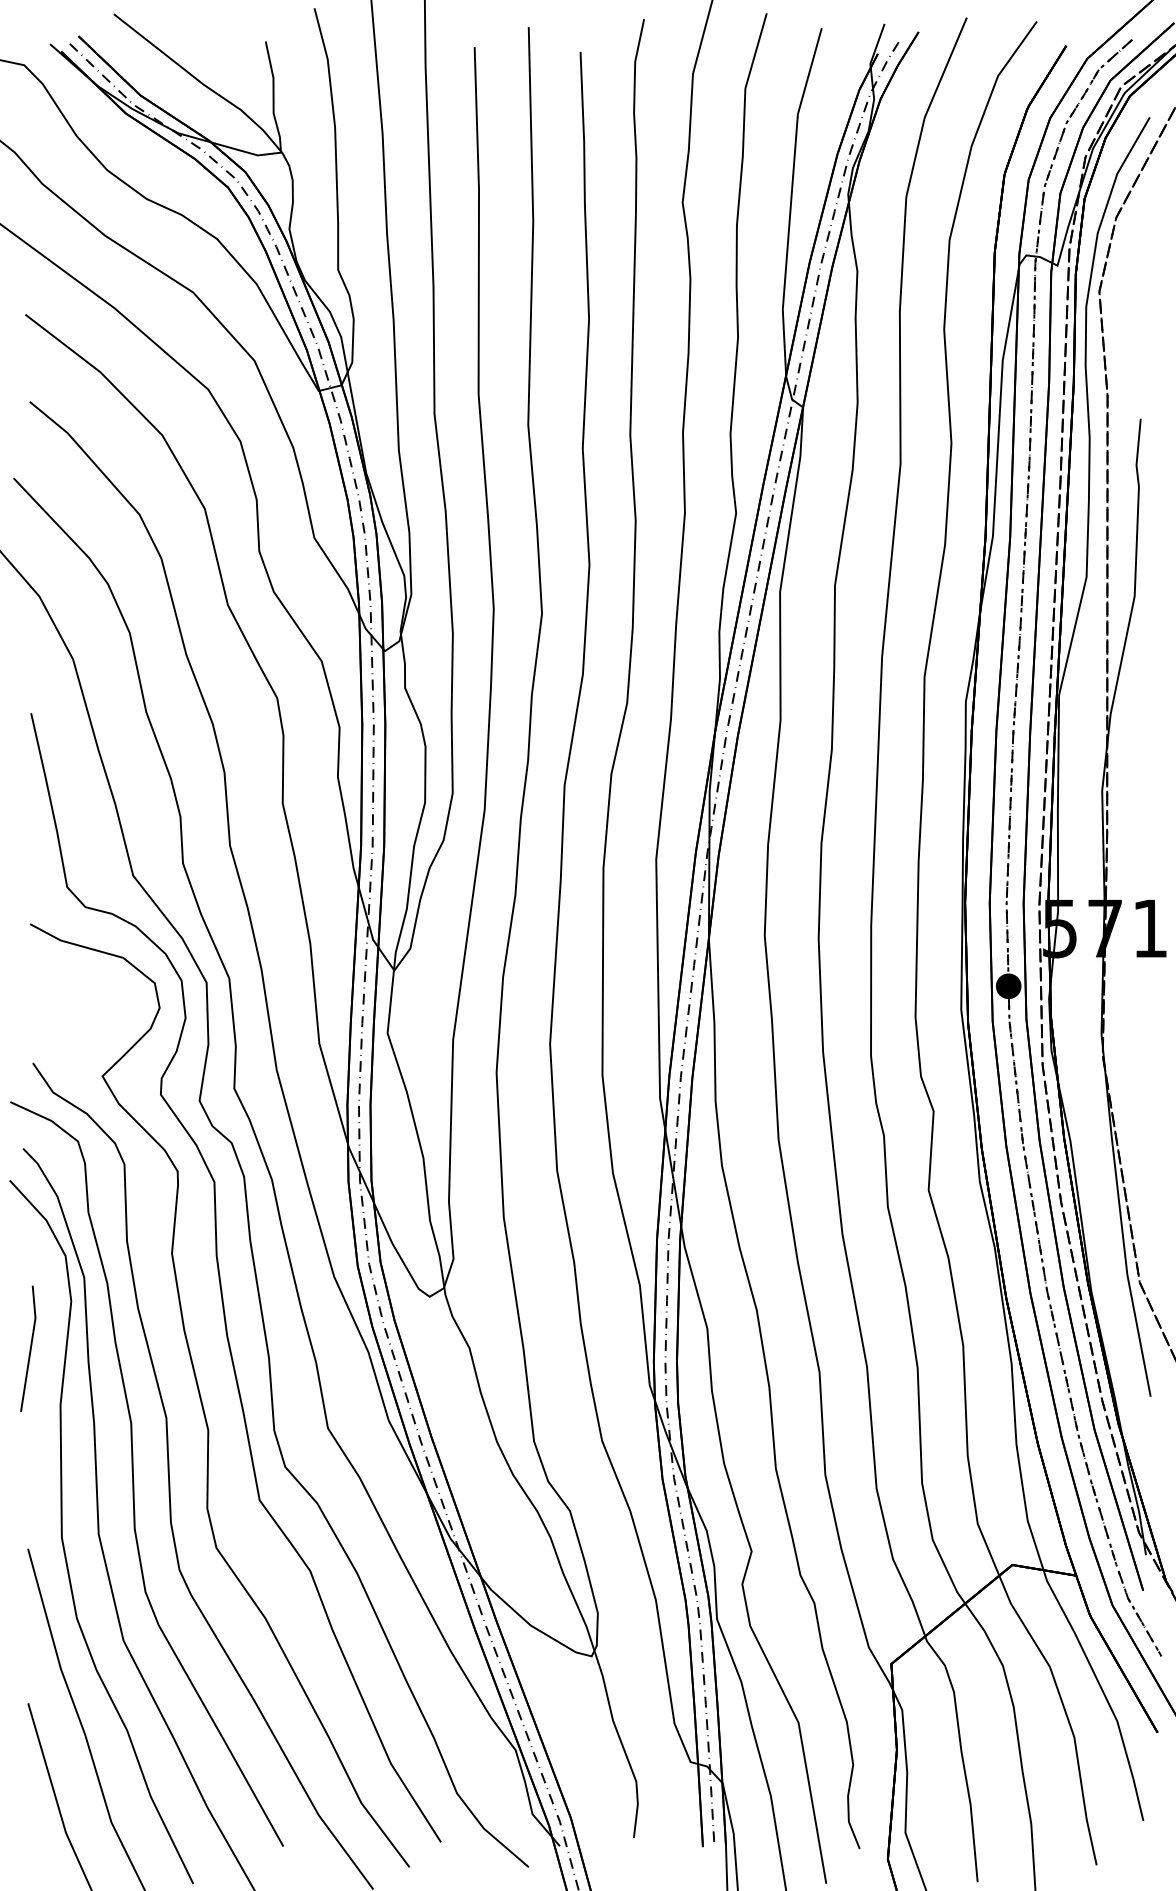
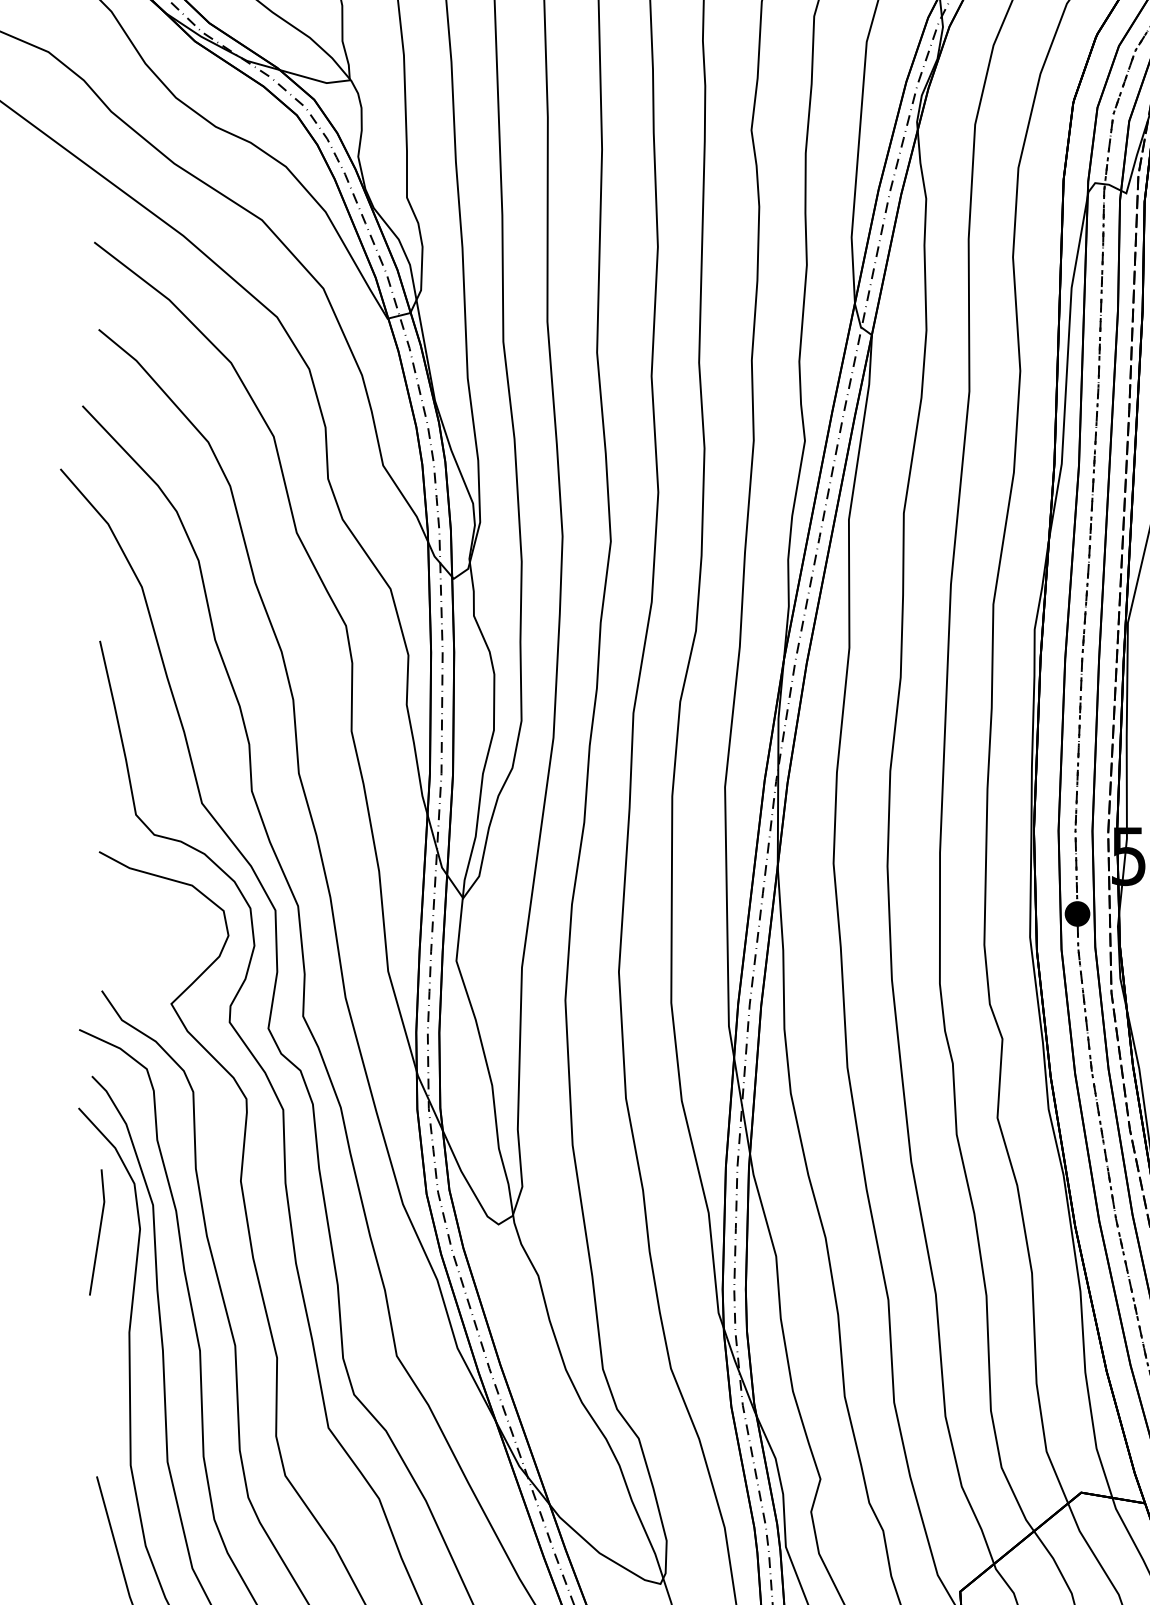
line: (29, 1348) -> (98, 1232), moved

